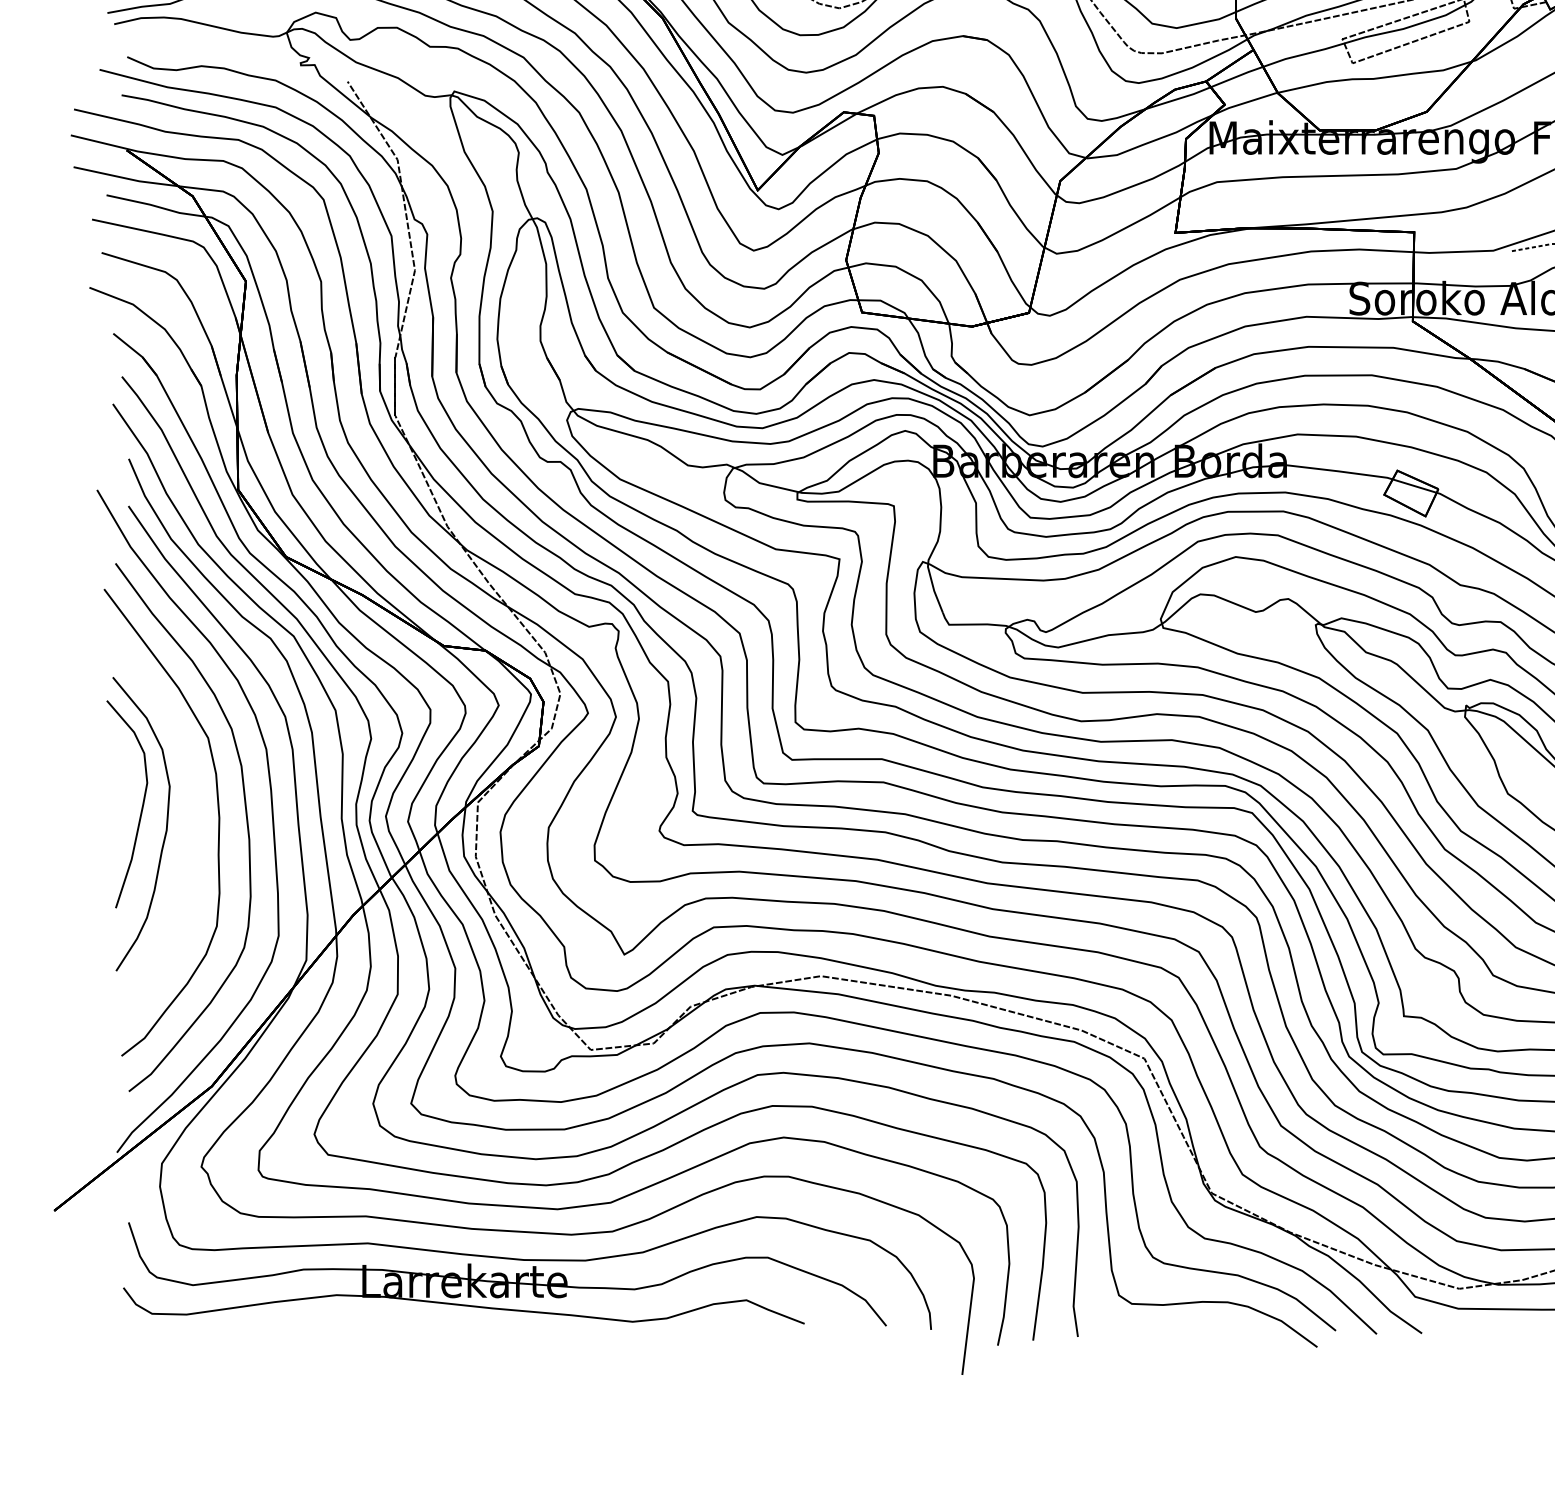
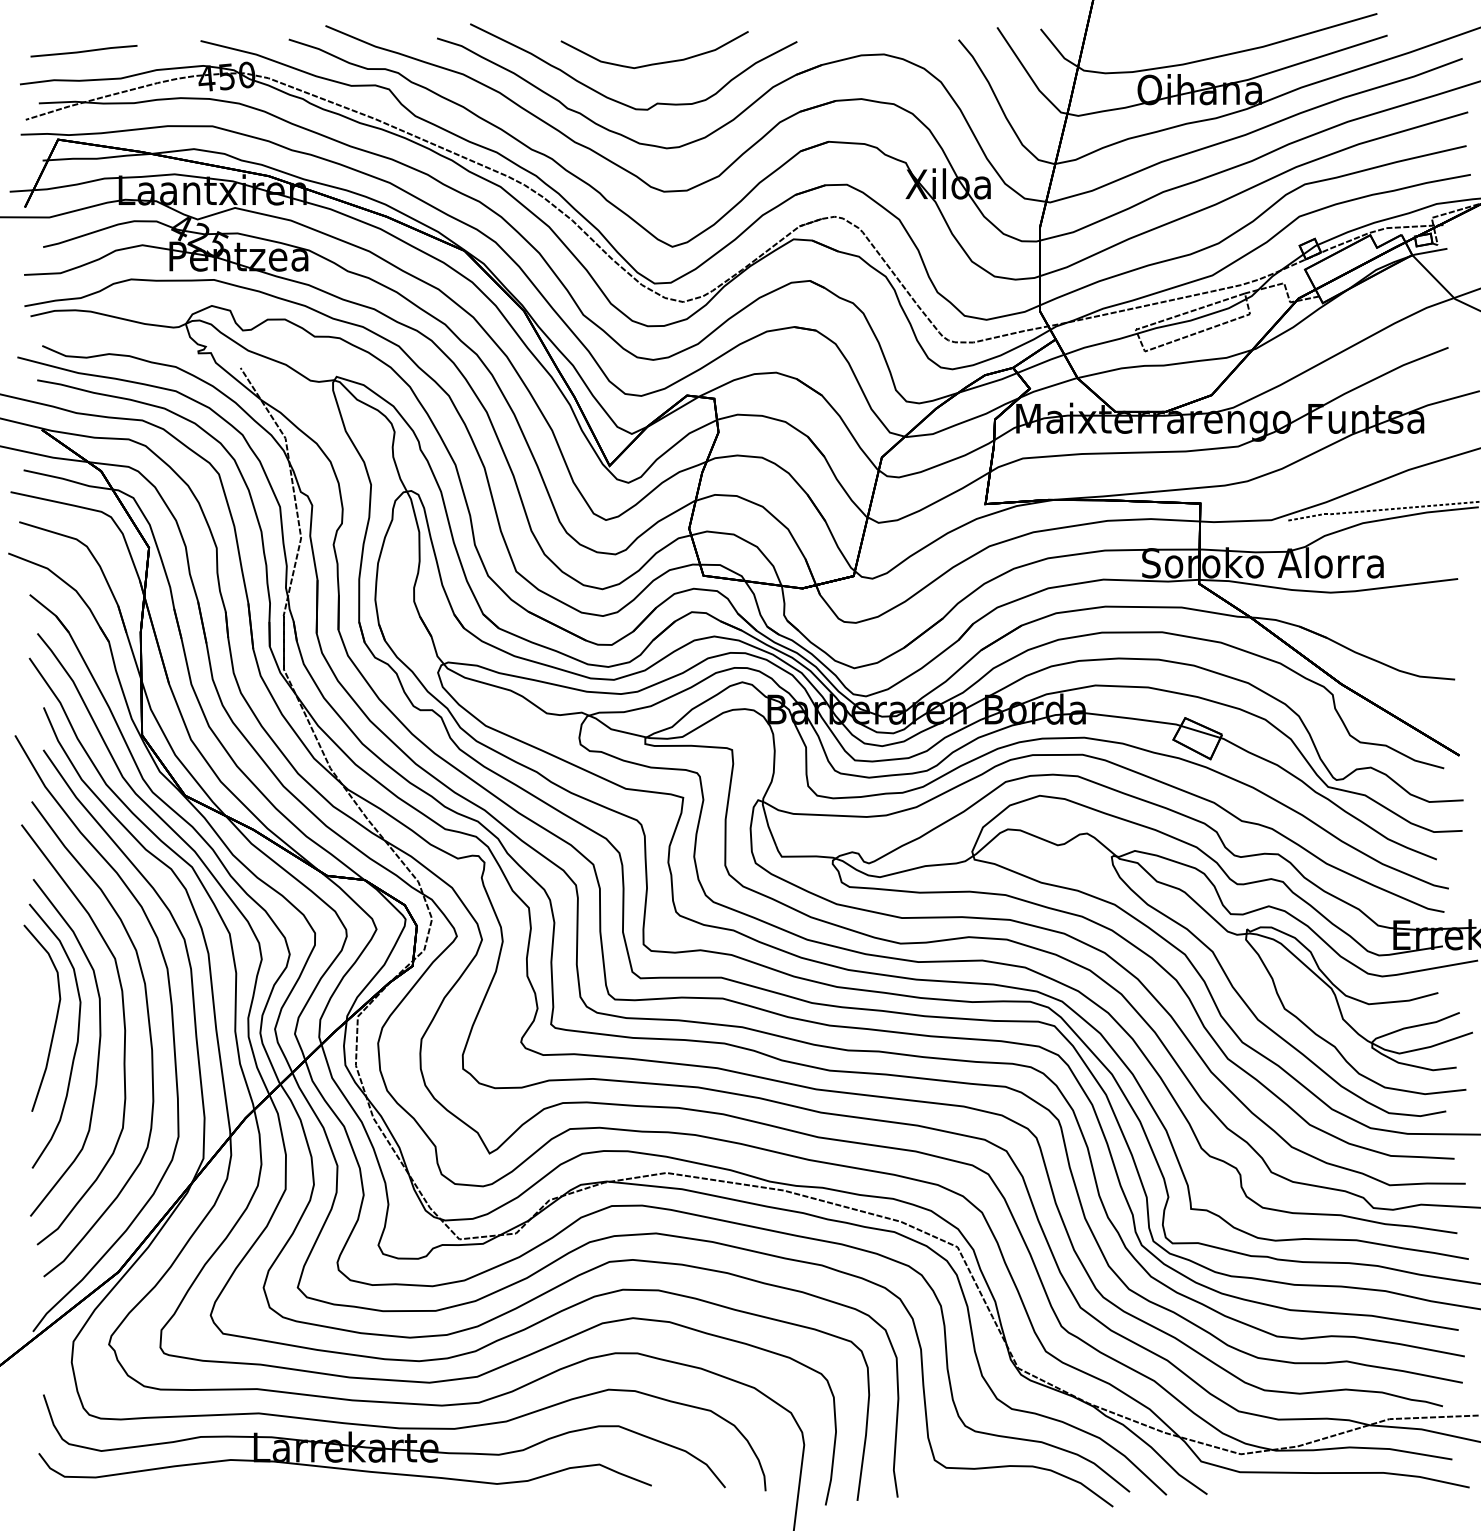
curve: (188, 845) -> (97, 1055), added

